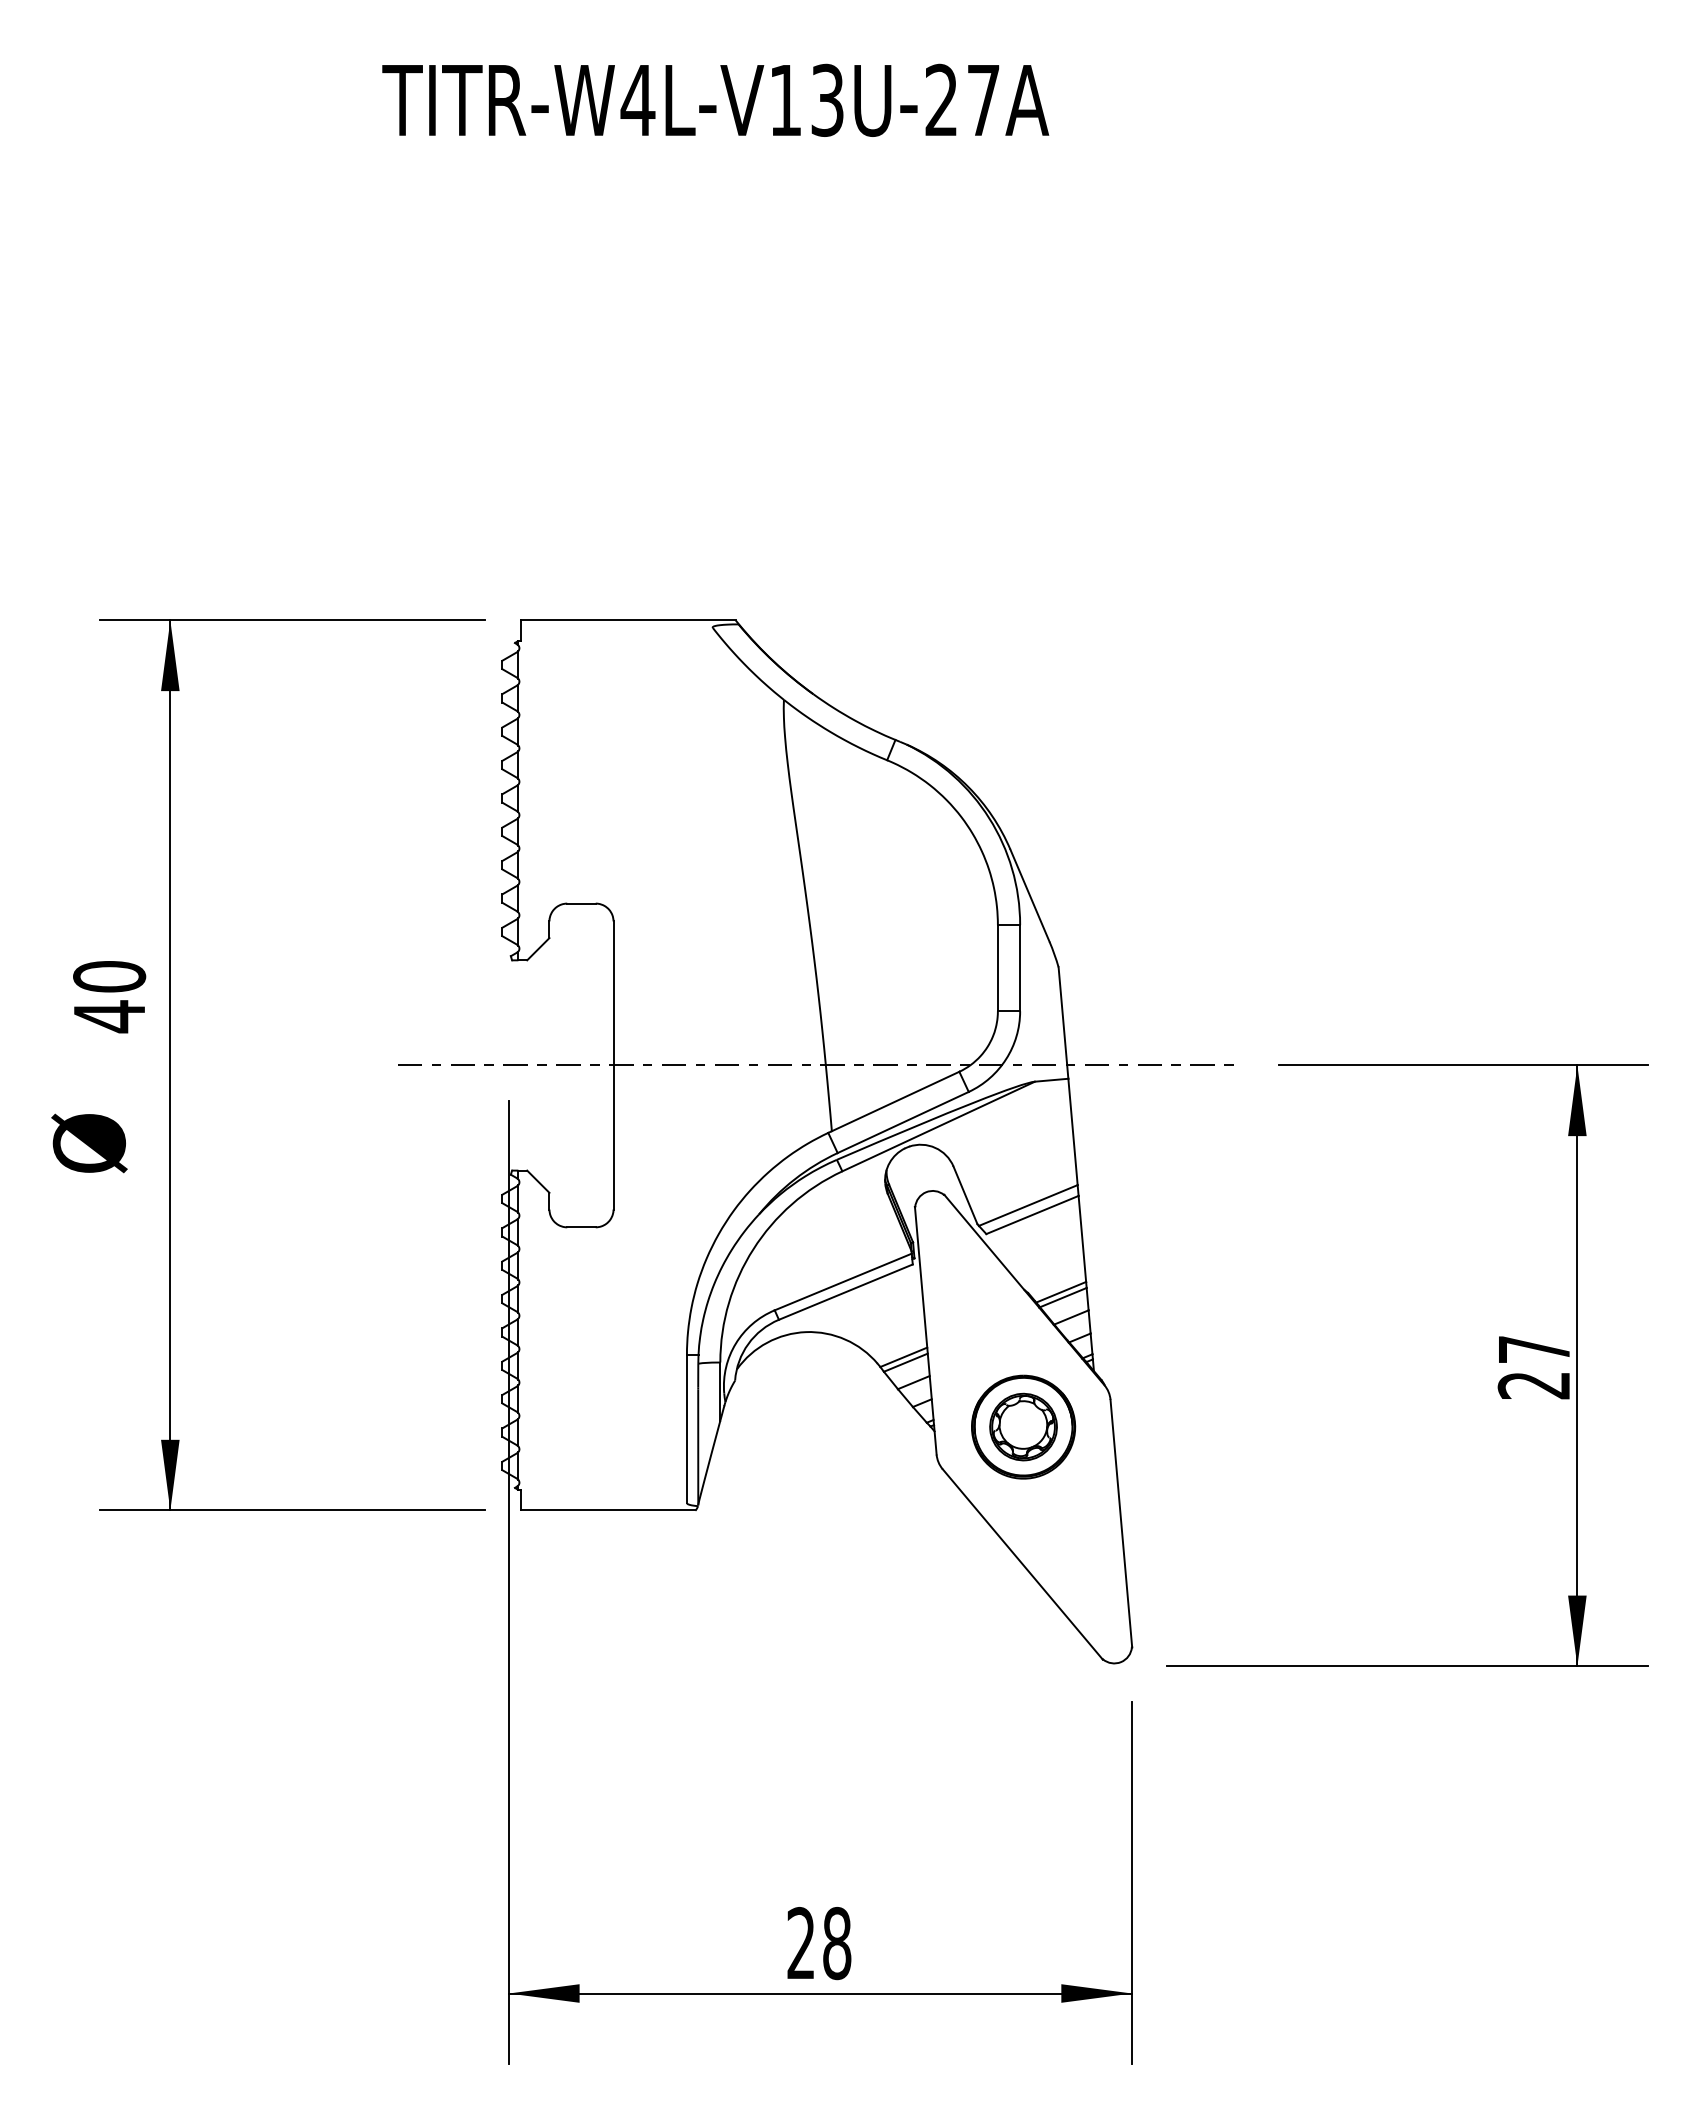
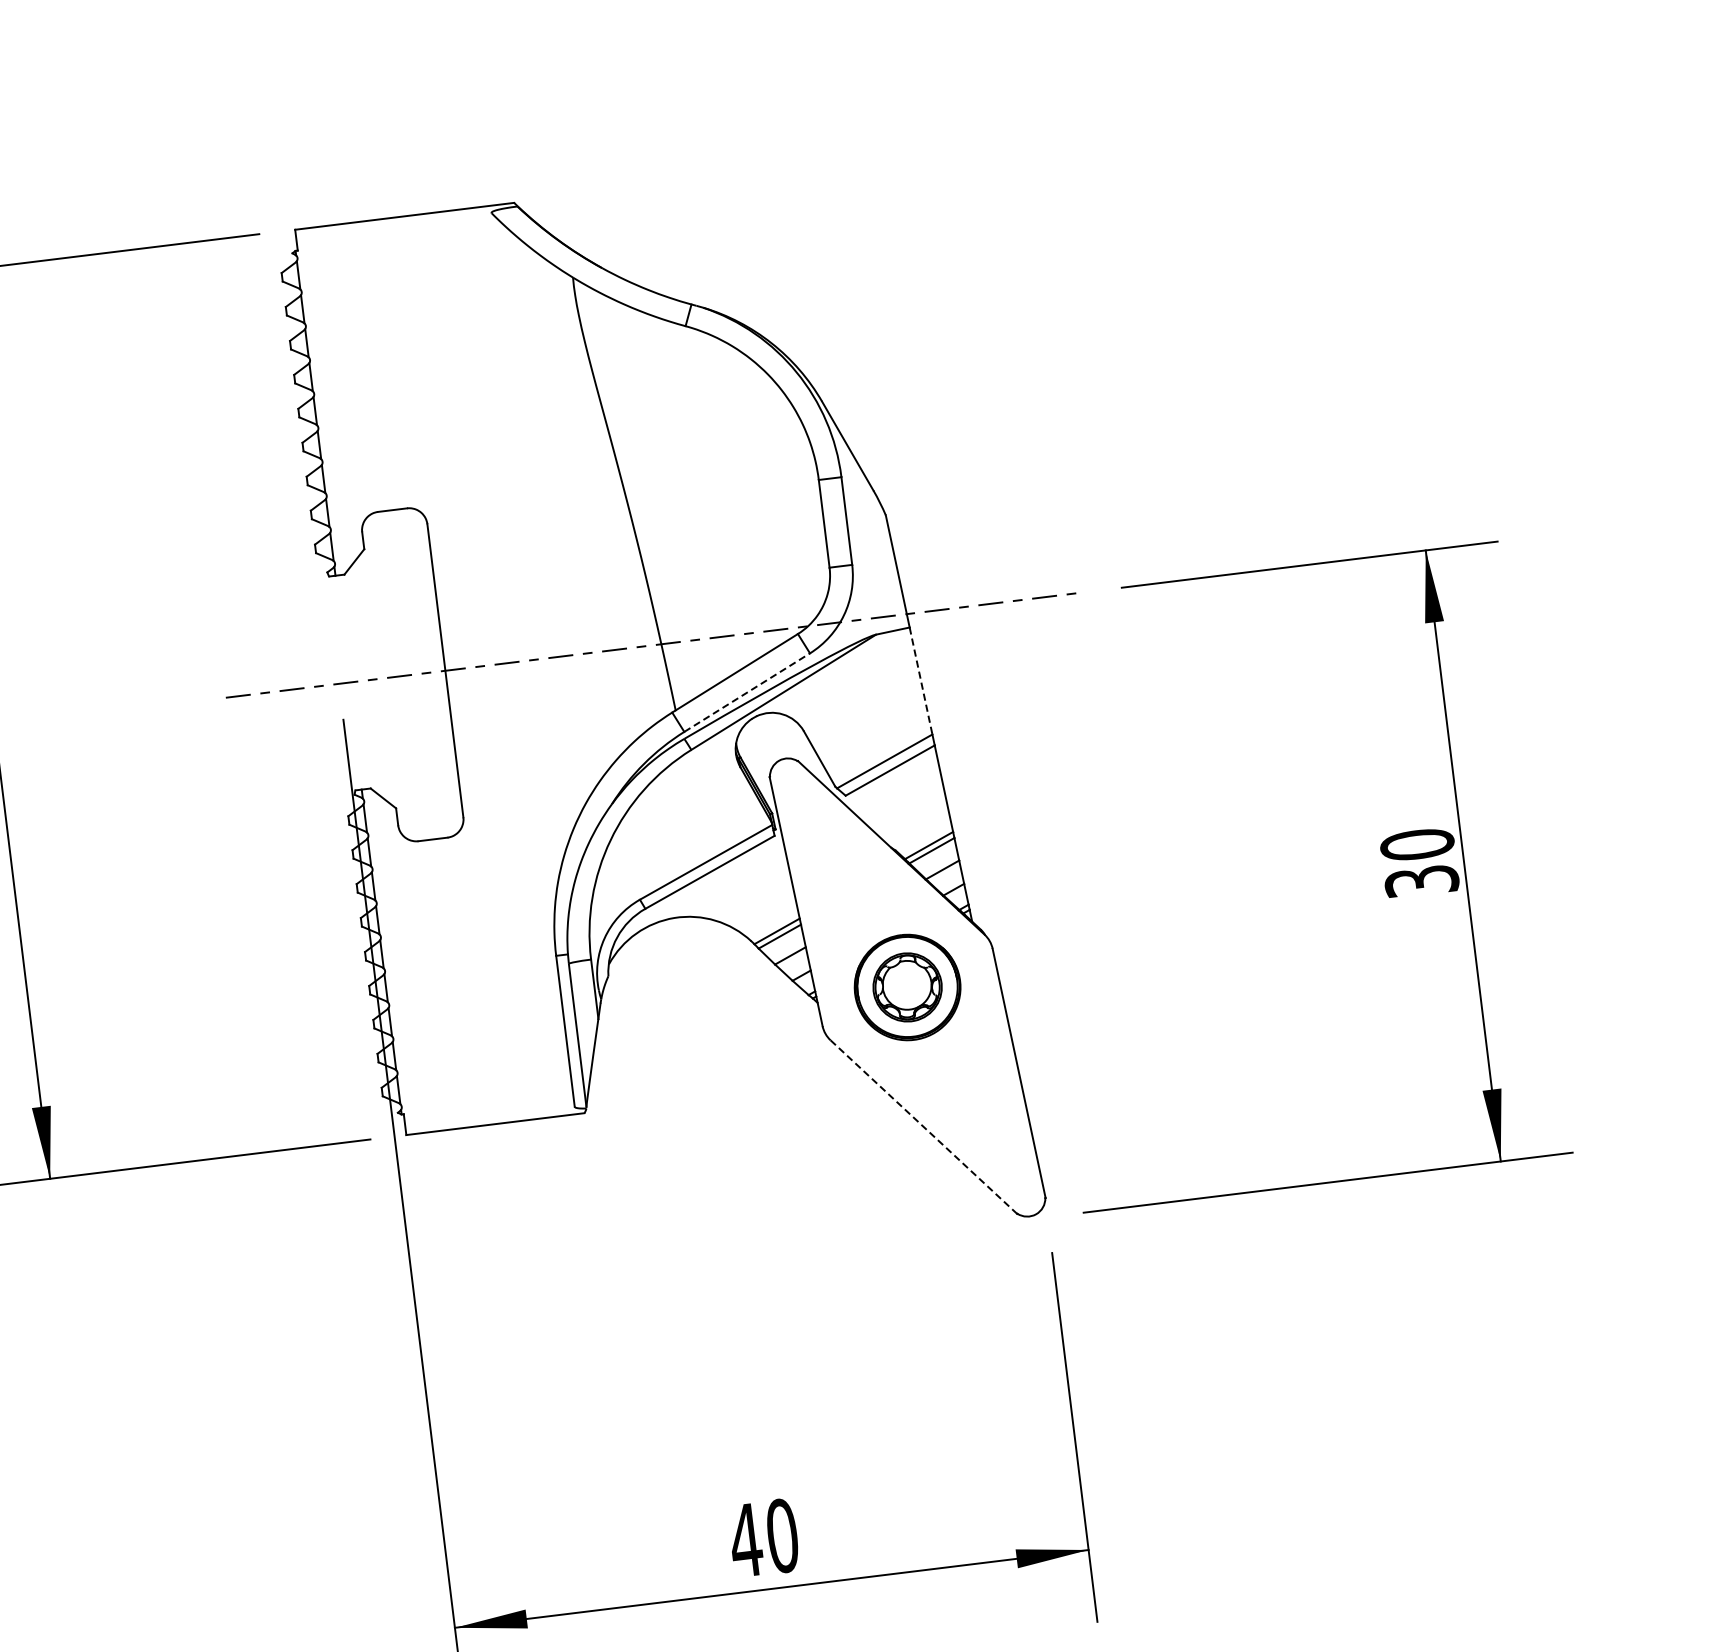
line: (903, 1122) -> (747, 692), solid -> dashed
line: (1073, 1132) -> (921, 681), solid -> dashed
text: (1533, 1367) -> (1418, 863), 27 -> 30
line: (1023, 1564) -> (924, 1127), solid -> dashed
text: (818, 1942) -> (763, 1537), 28 -> 40

